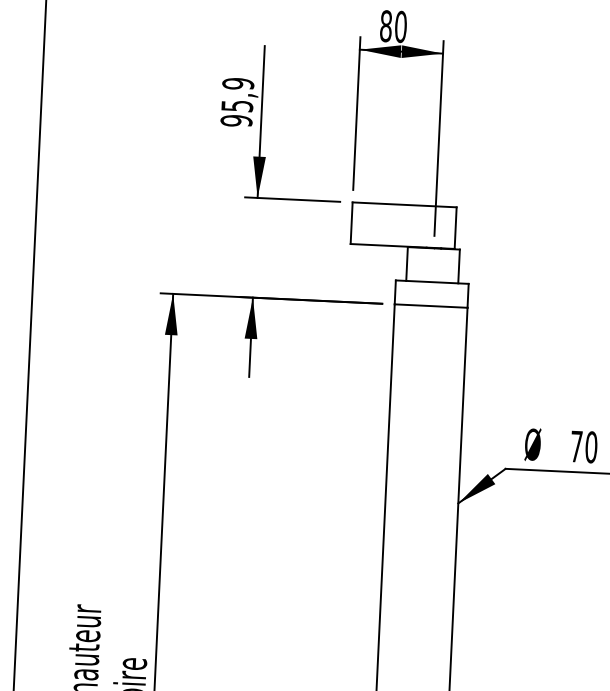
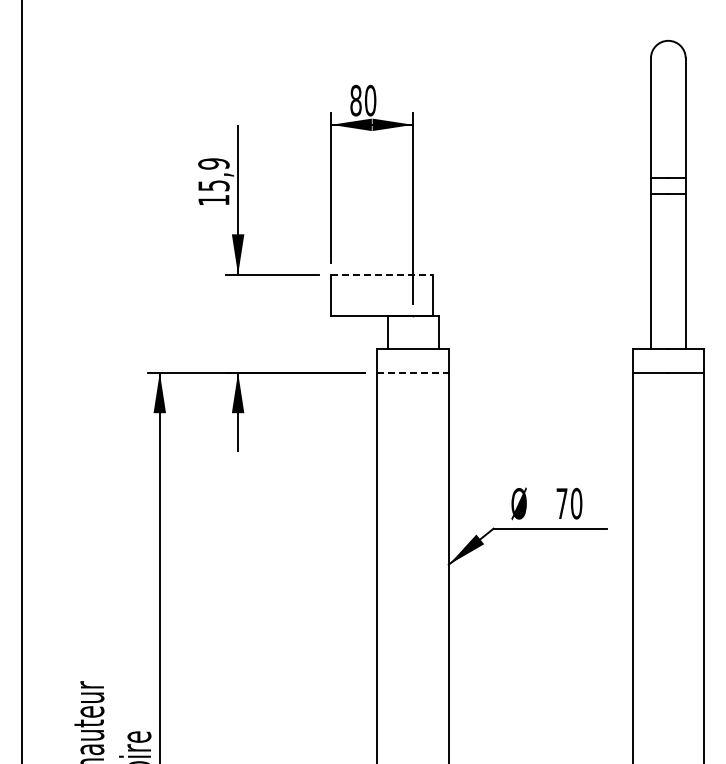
text: (236, 121) -> (213, 200), 95,9 -> 15,9
line: (404, 204) -> (382, 274), solid -> dashed
line: (431, 305) -> (413, 372), solid -> dashed

